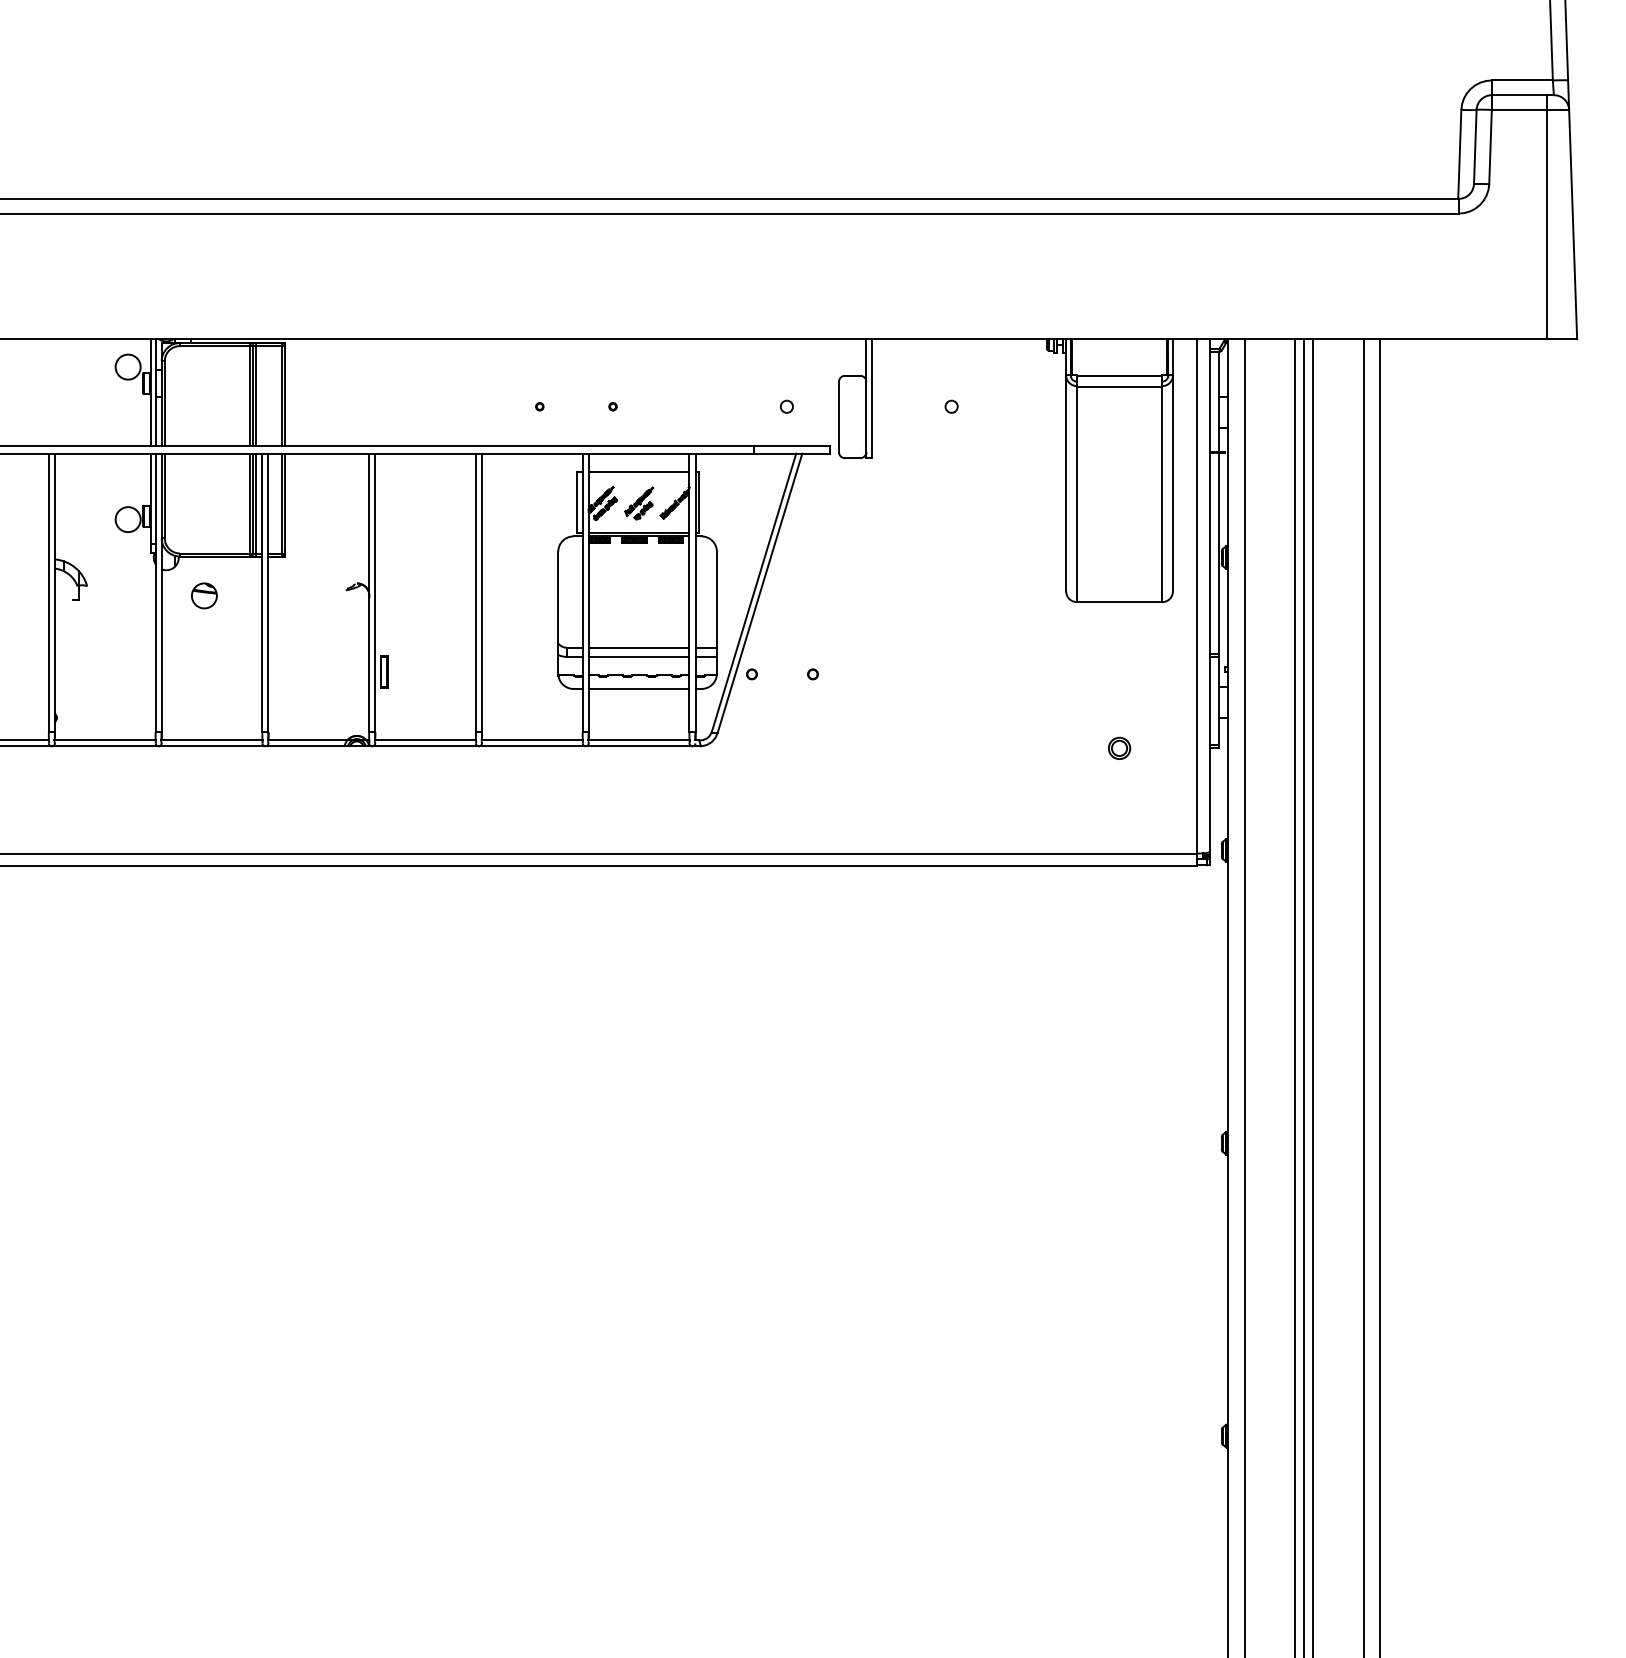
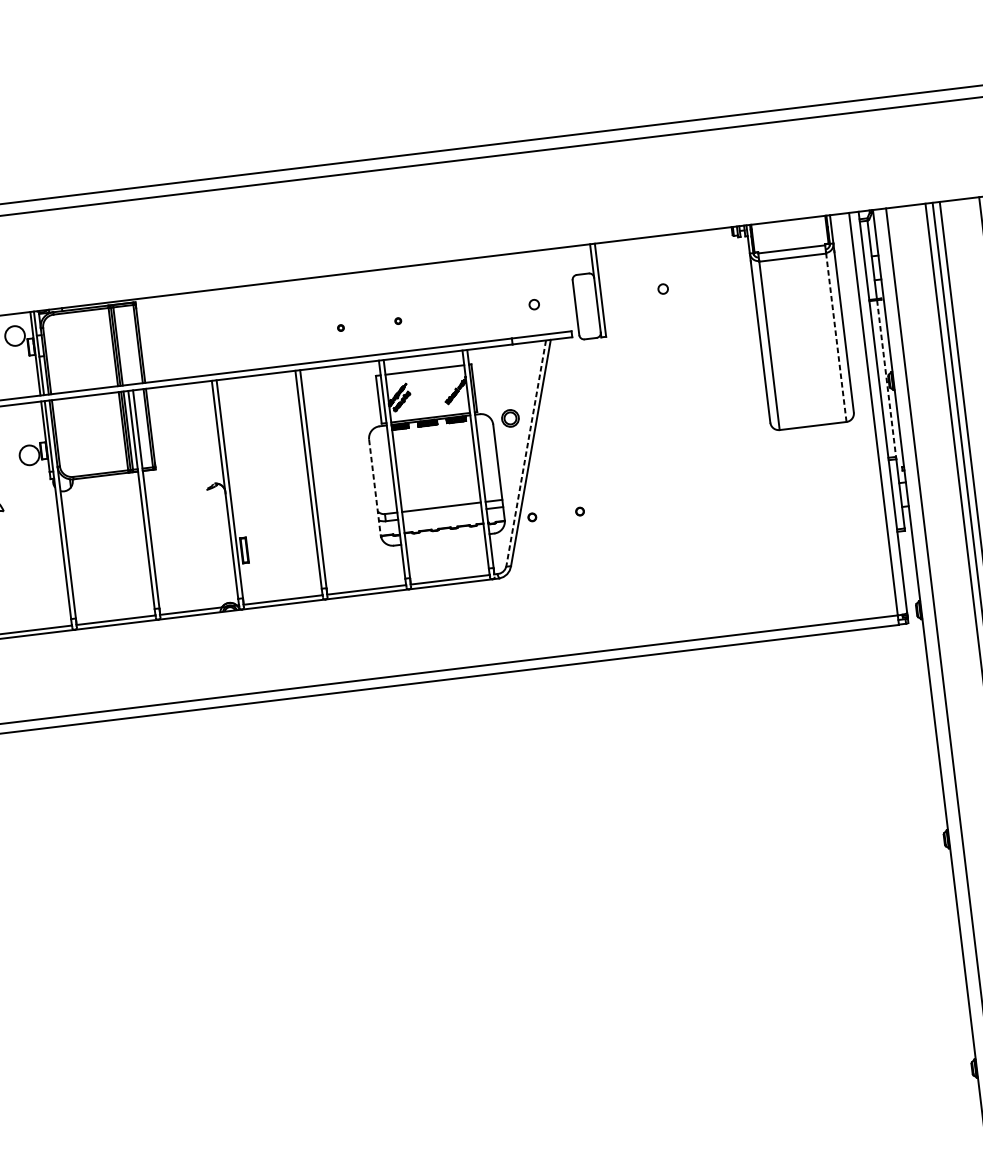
line: (1162, 494) -> (836, 337), solid -> dashed
part: (639, 503) -> (428, 394), removed
line: (1219, 554) -> (886, 379), solid -> dashed
line: (753, 593) -> (525, 453), solid -> dashed
part: (204, 595) -> (96, 507), removed
line: (558, 613) -> (375, 488), solid -> dashed
line: (638, 656) -> (441, 514), removed
line: (638, 688) -> (444, 539), removed
part: (1119, 747) -> (510, 417), moved

